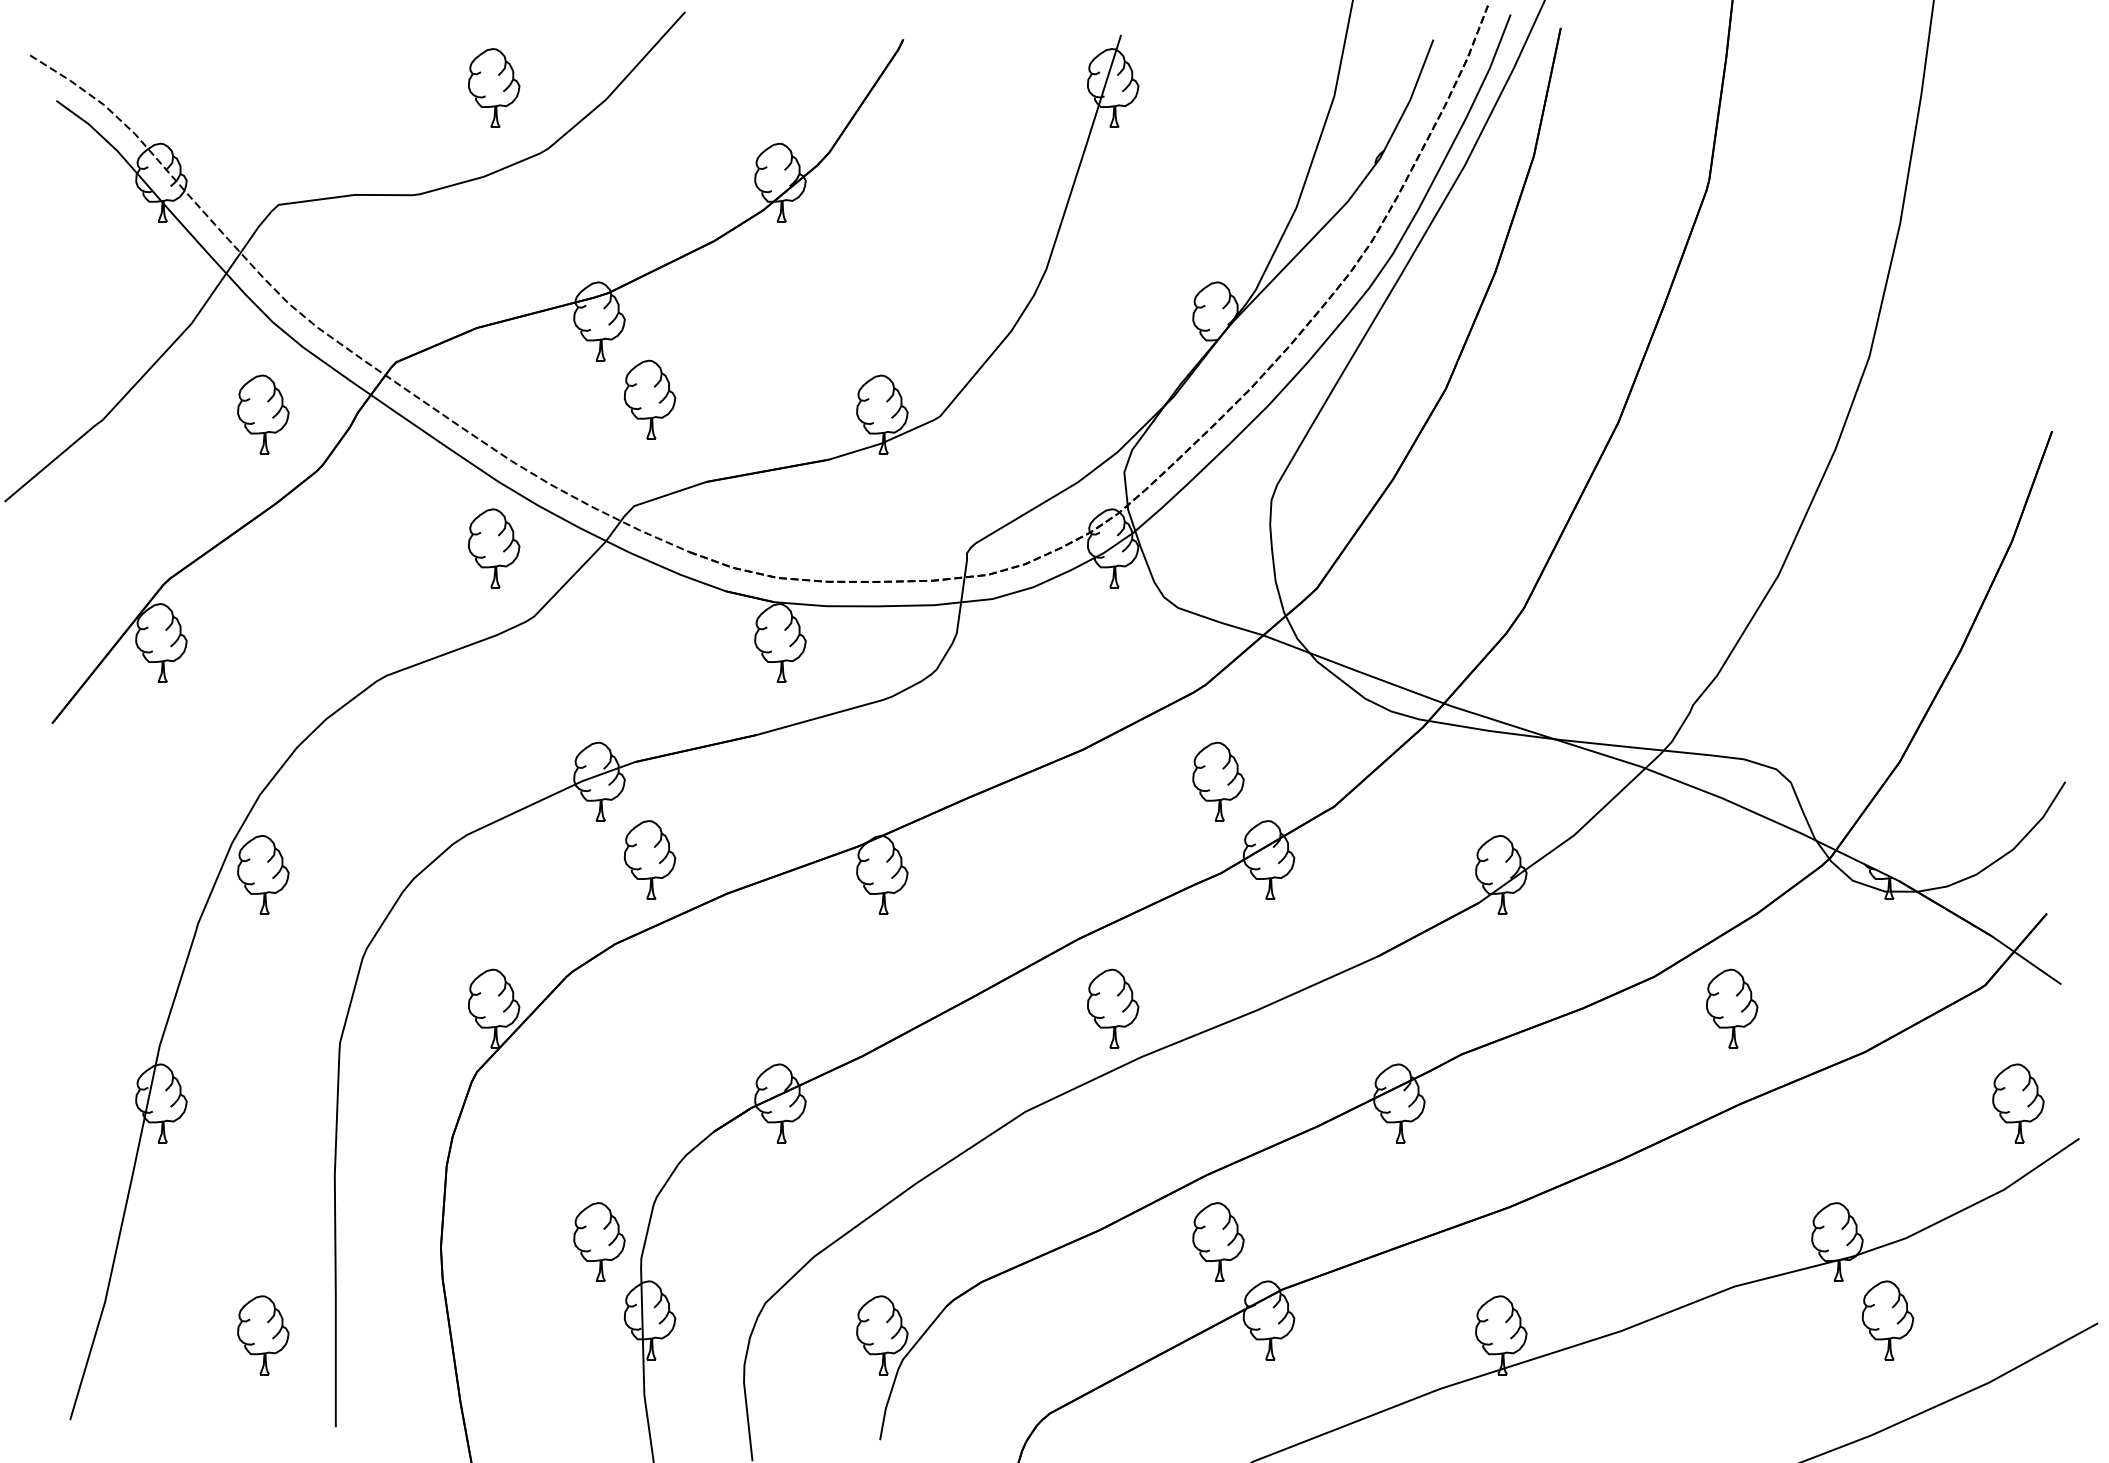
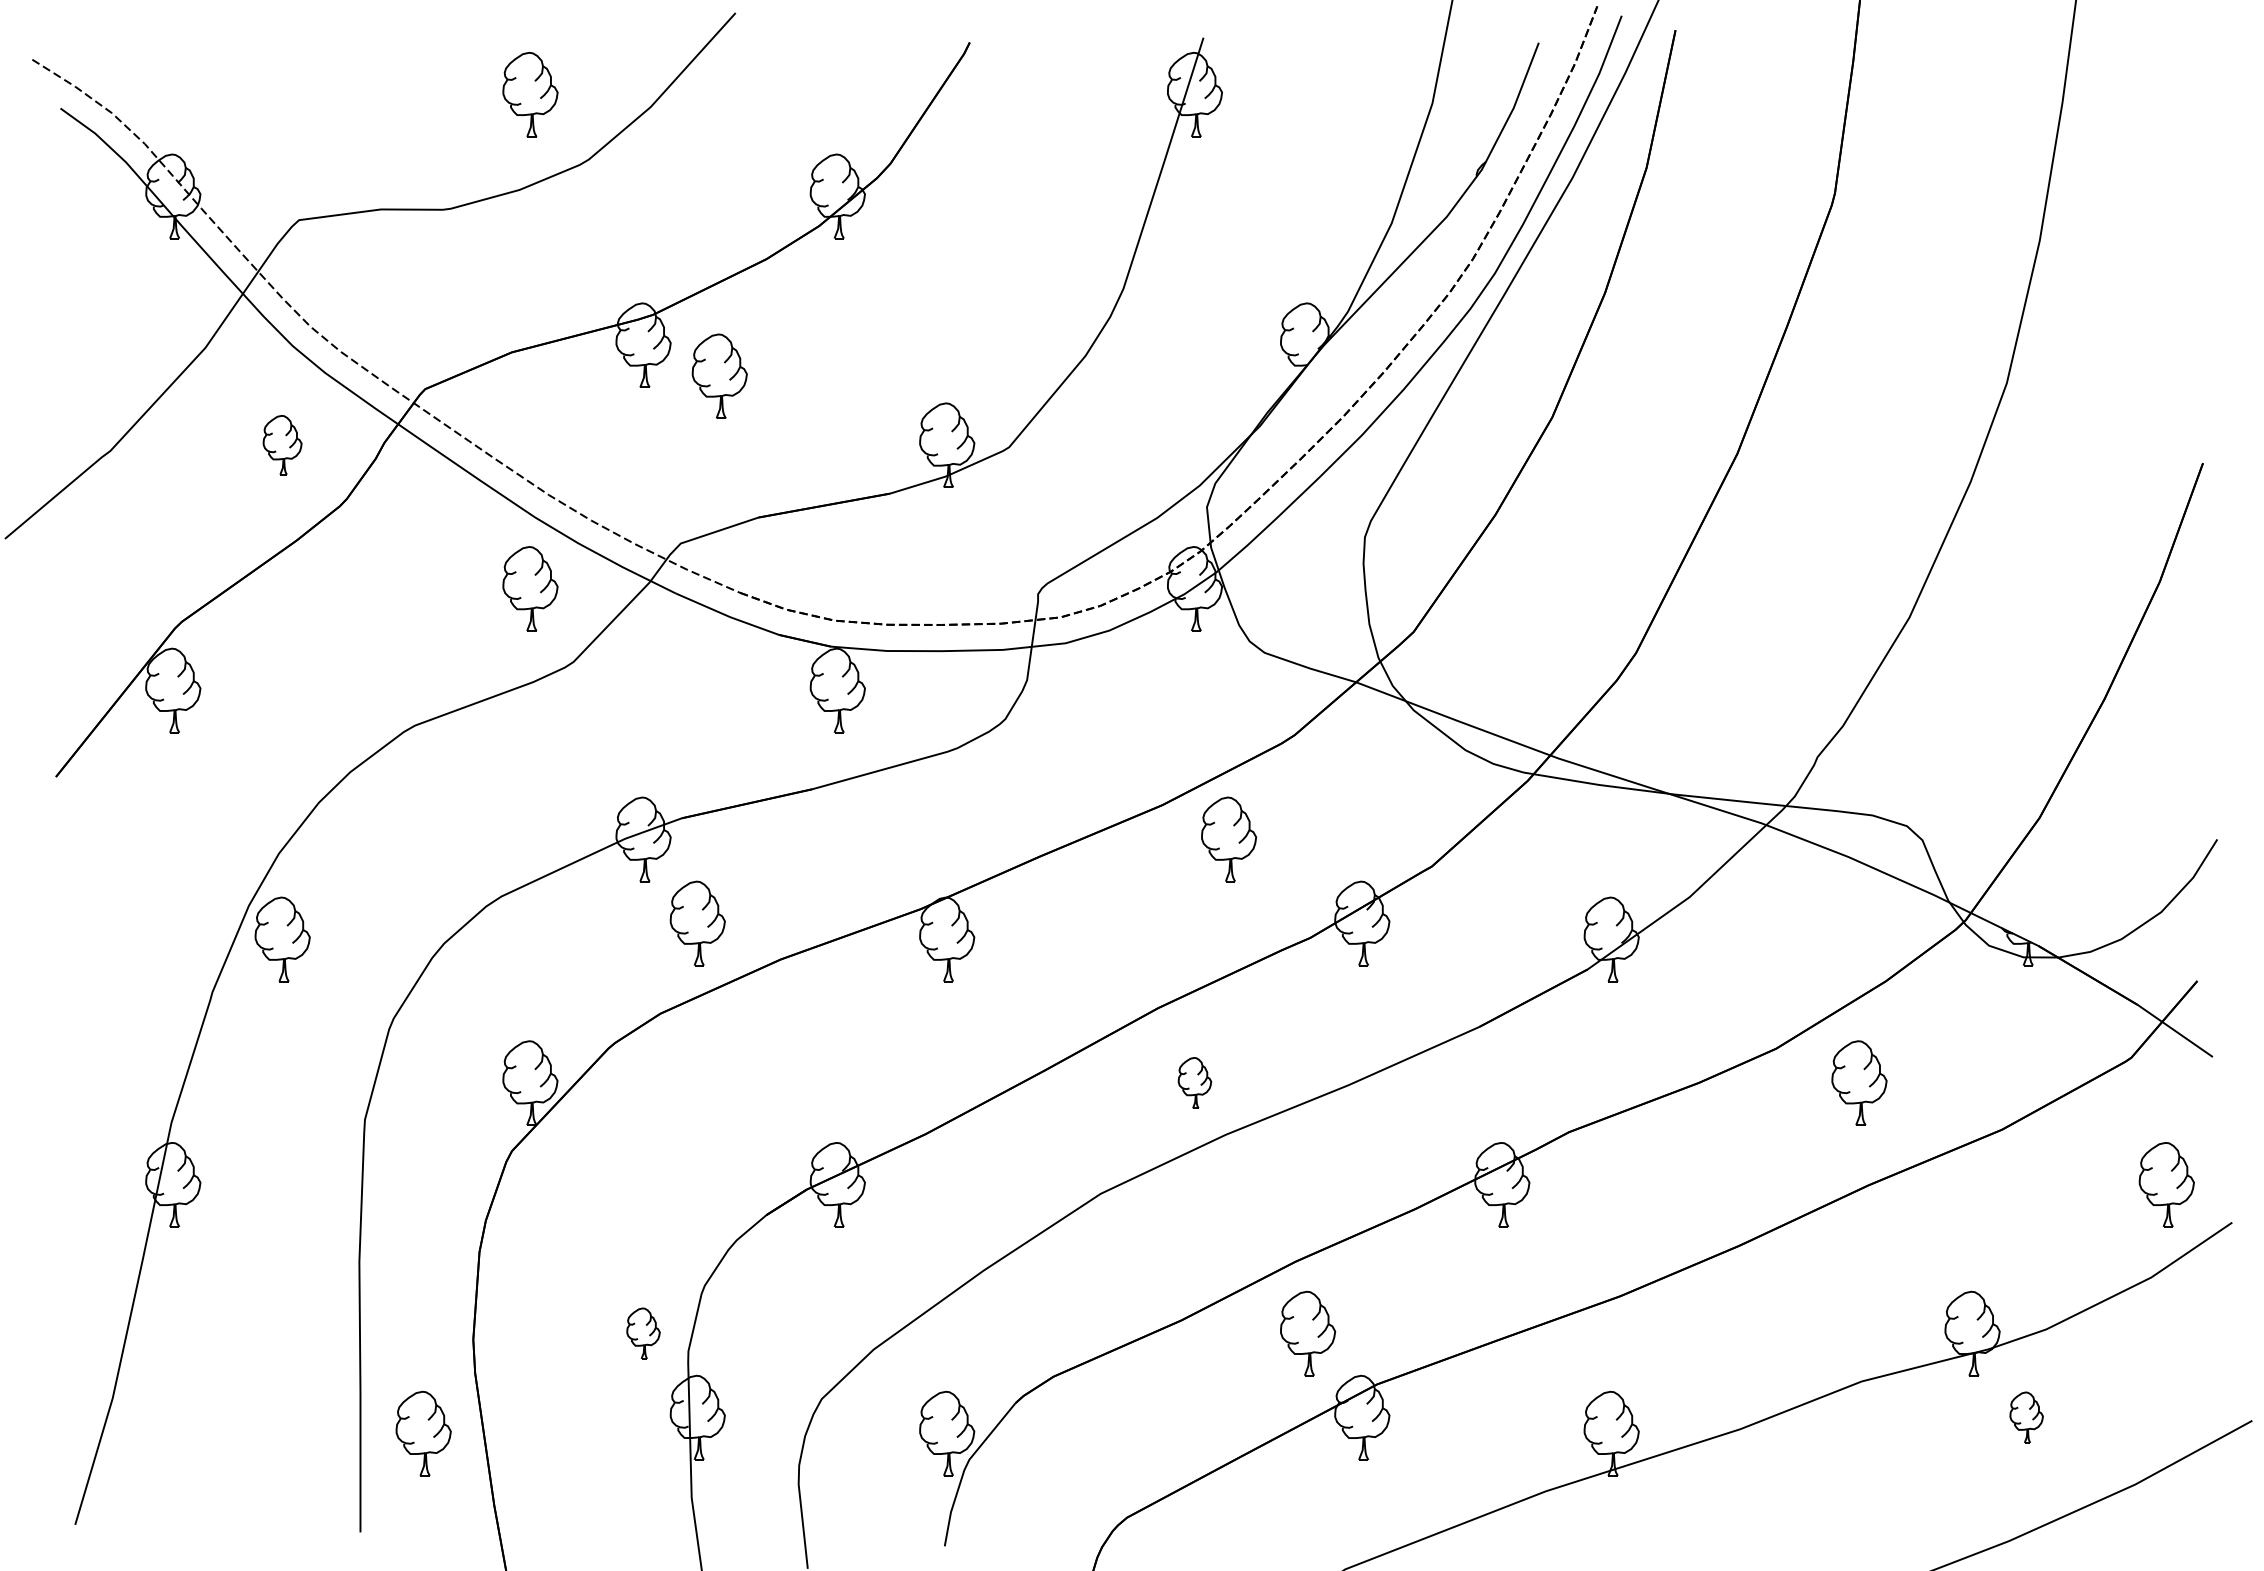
part: (649, 398) -> (719, 375), moved
part: (263, 413) -> (282, 444), size x0.7
part: (1218, 781) -> (1229, 839), moved
part: (1112, 1008) -> (1194, 1082), size x0.6
part: (599, 1241) -> (643, 1333), size x0.6
part: (1887, 1320) -> (2026, 1417), size x0.6
part: (263, 1335) -> (423, 1433), moved

